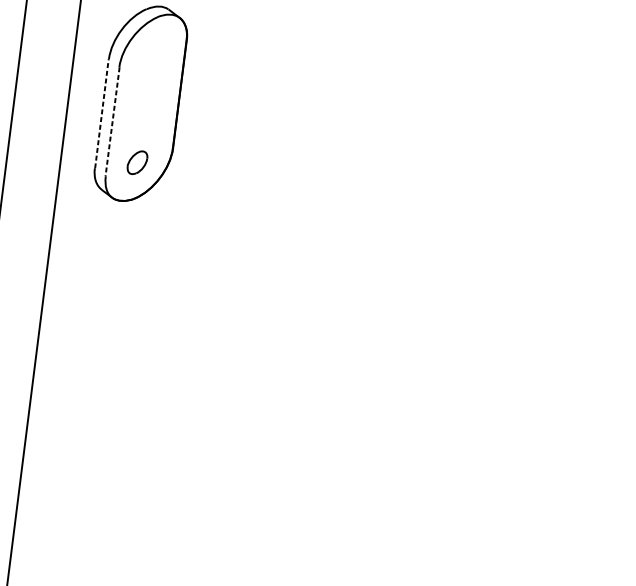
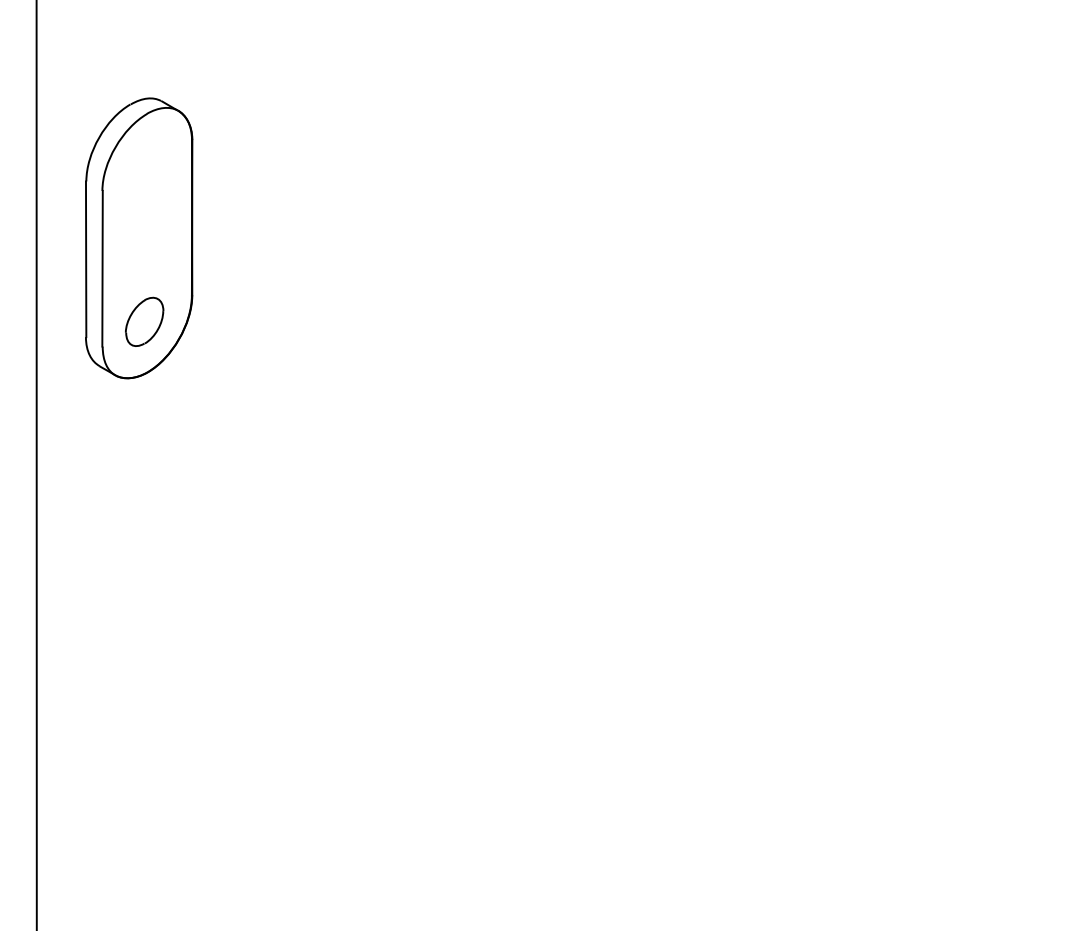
line: (102, 113) -> (86, 259), dashed -> solid
line: (112, 121) -> (102, 268), dashed -> solid
part: (137, 162) -> (144, 321), size x1.43

